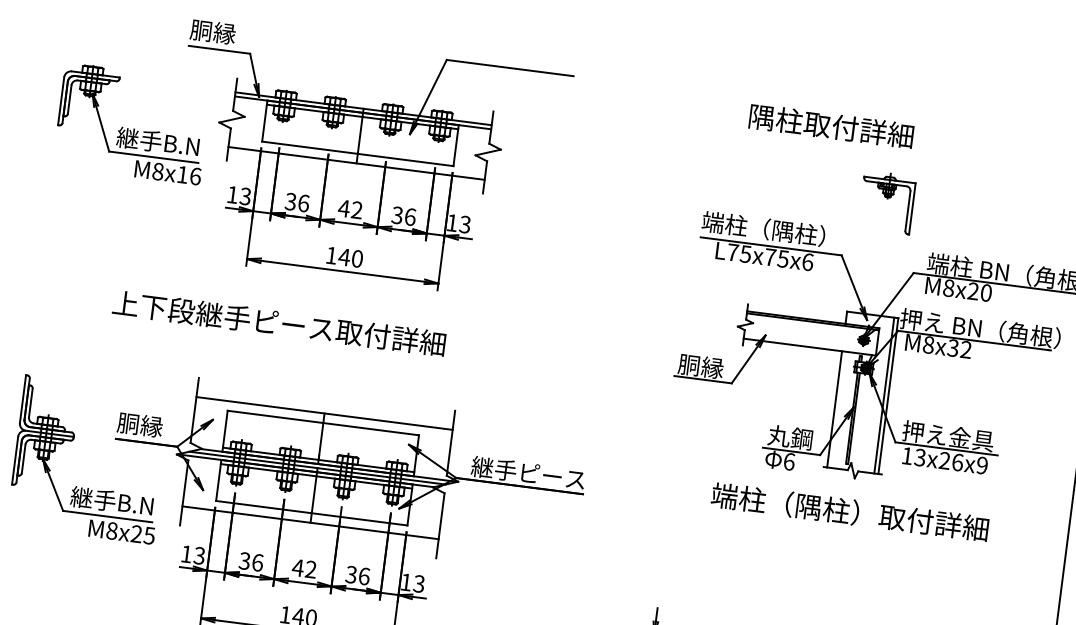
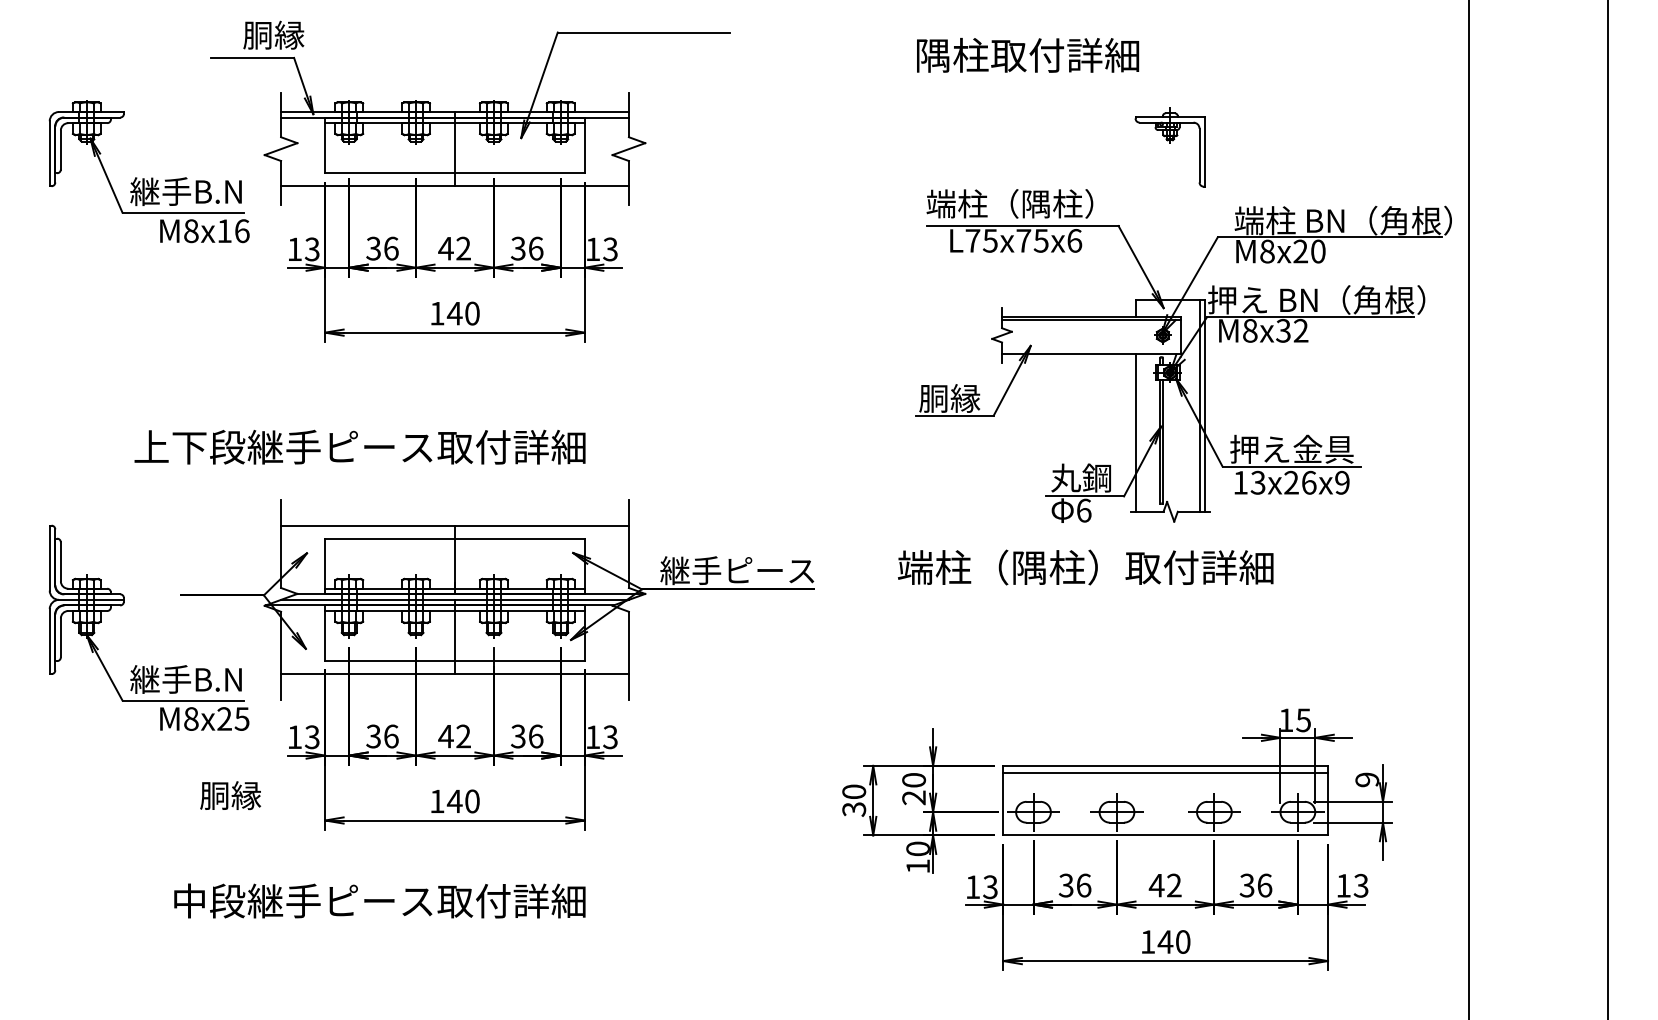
text: (212, 31) -> (273, 34), moved
text: (831, 126) -> (1028, 55), moved
text: (278, 322) -> (359, 446), moved
text: (140, 424) -> (230, 795), moved
text: (849, 512) -> (1085, 567), moved

